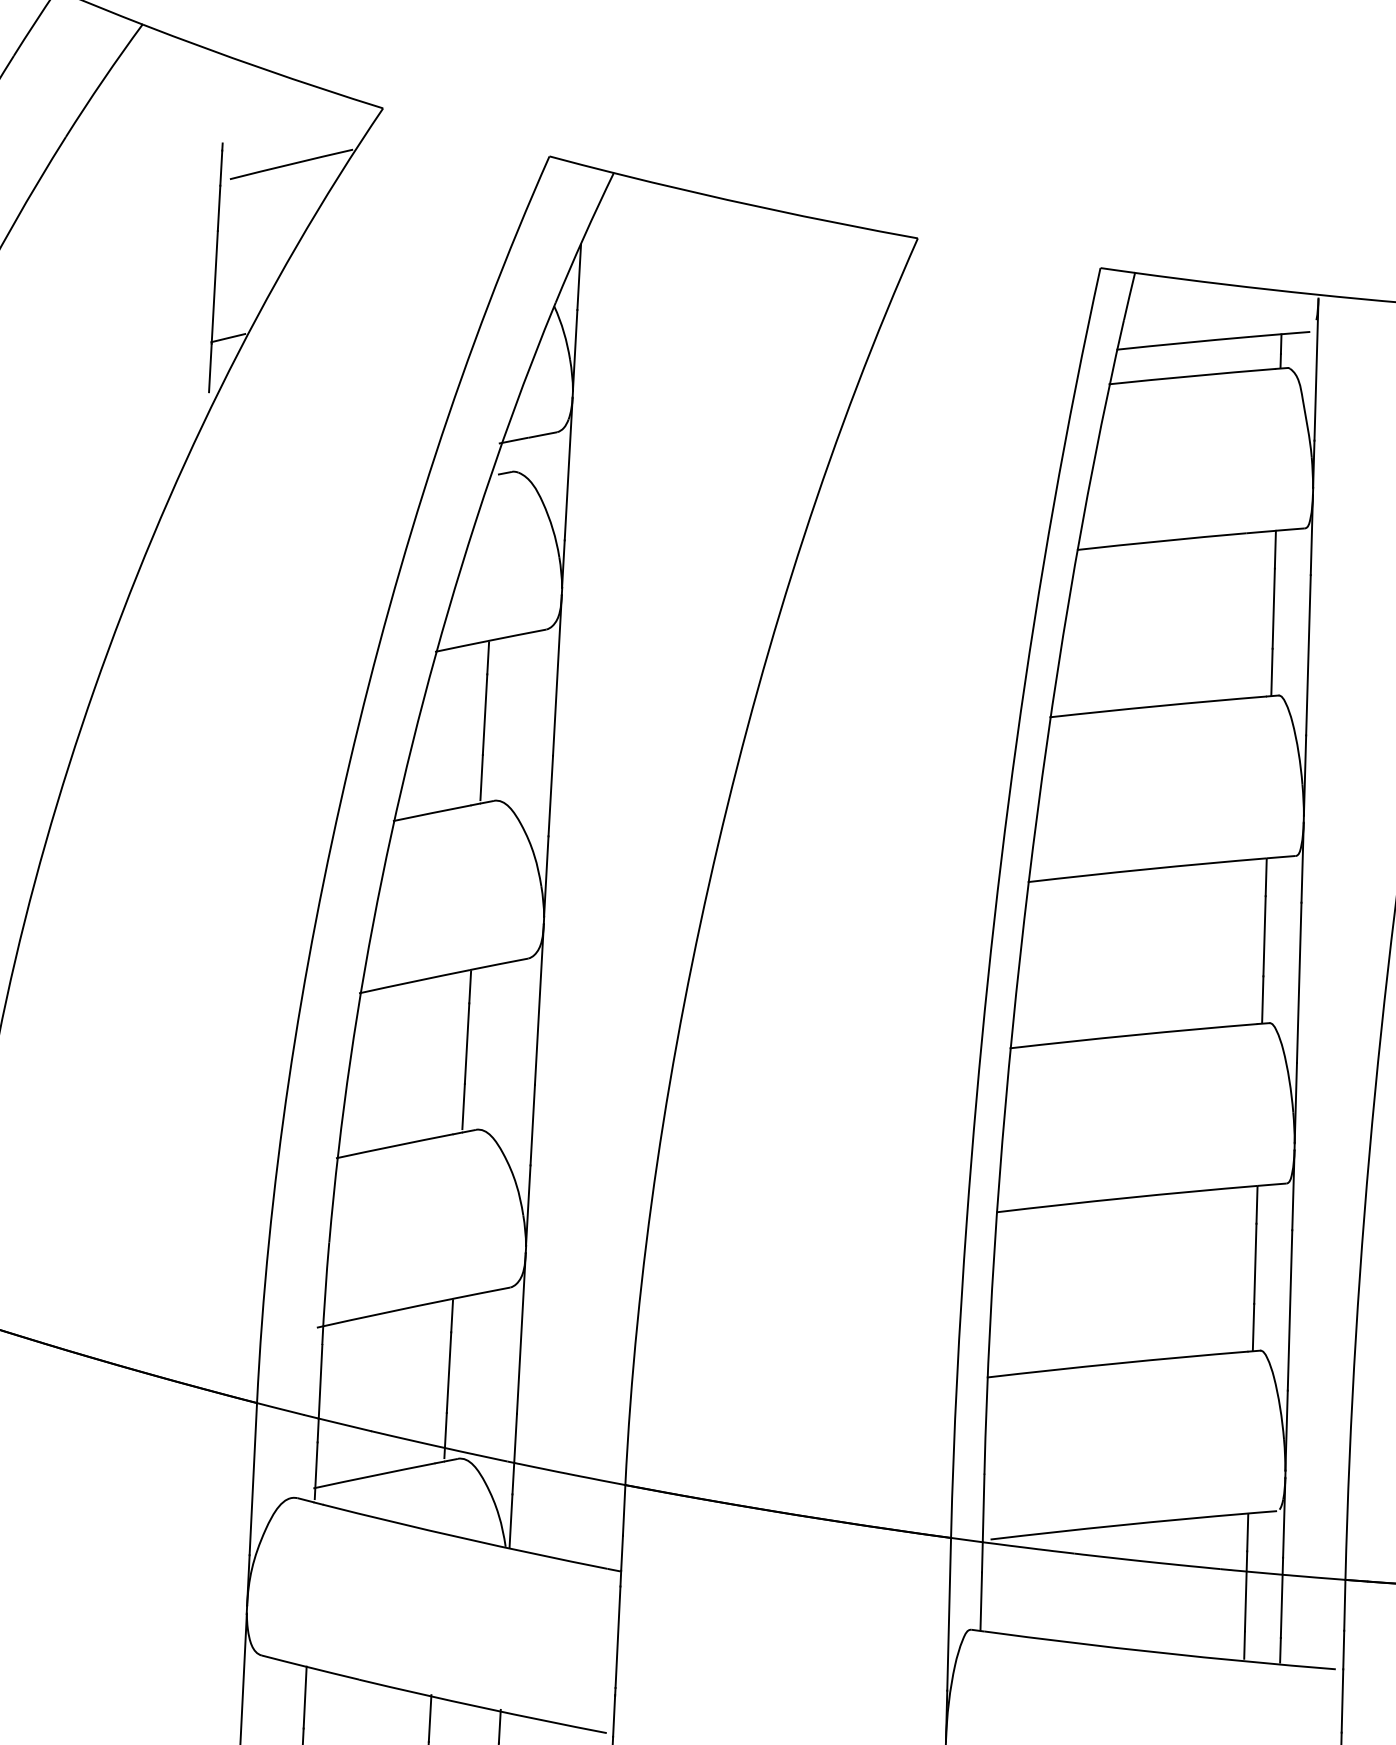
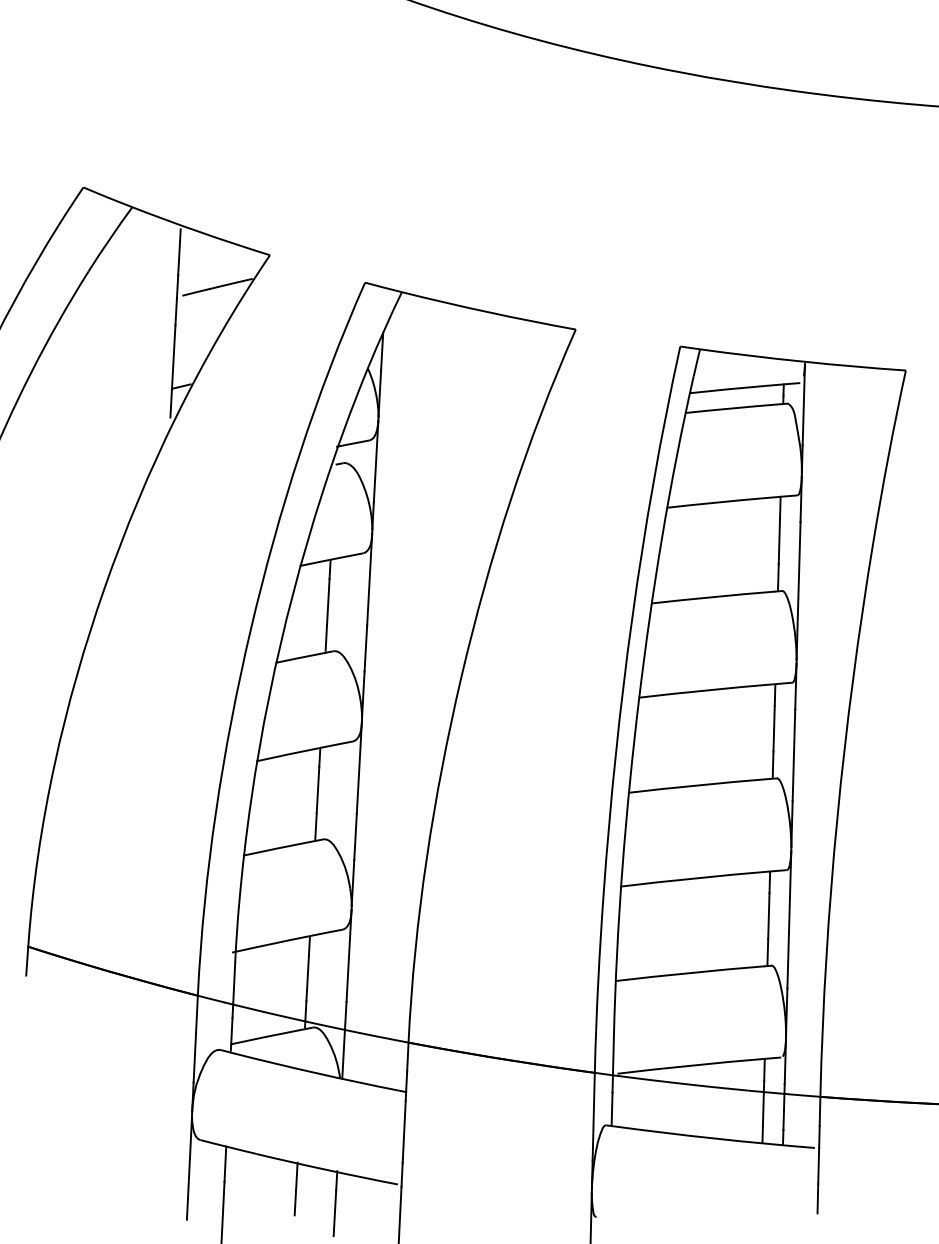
line: (224, 103) -> (179, 252), added

